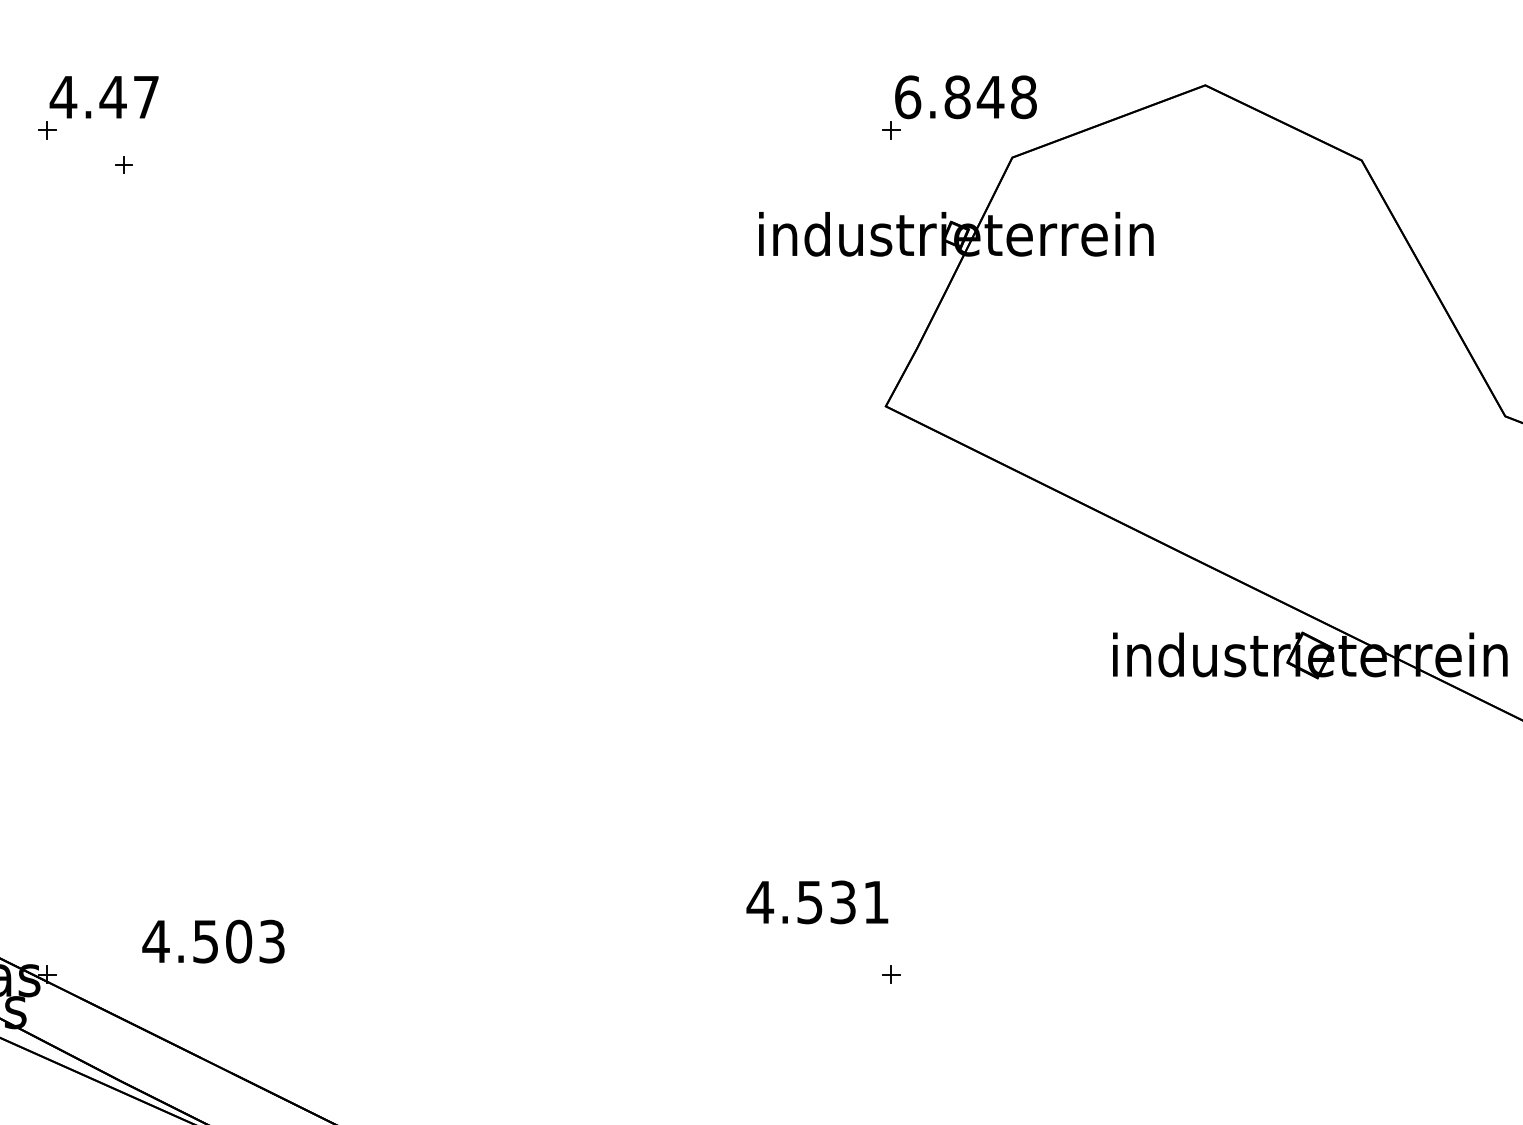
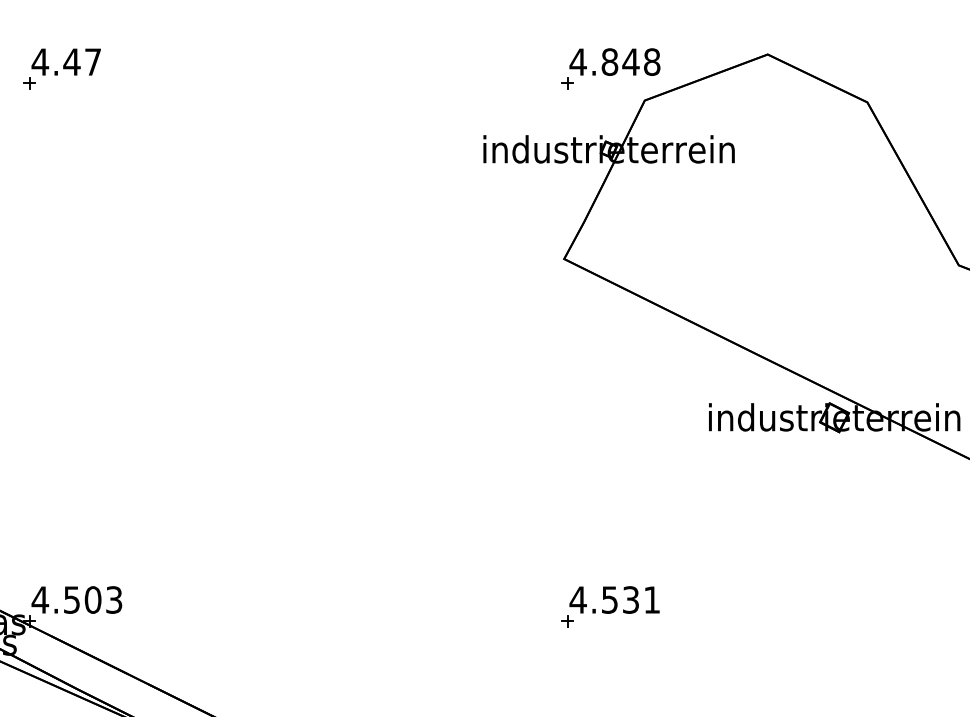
text: (906, 96) -> (577, 61), 6.848 -> 4.848
part: (123, 165) -> (78, 105), removed
text: (817, 901) -> (614, 599), moved
text: (212, 940) -> (76, 599), moved

